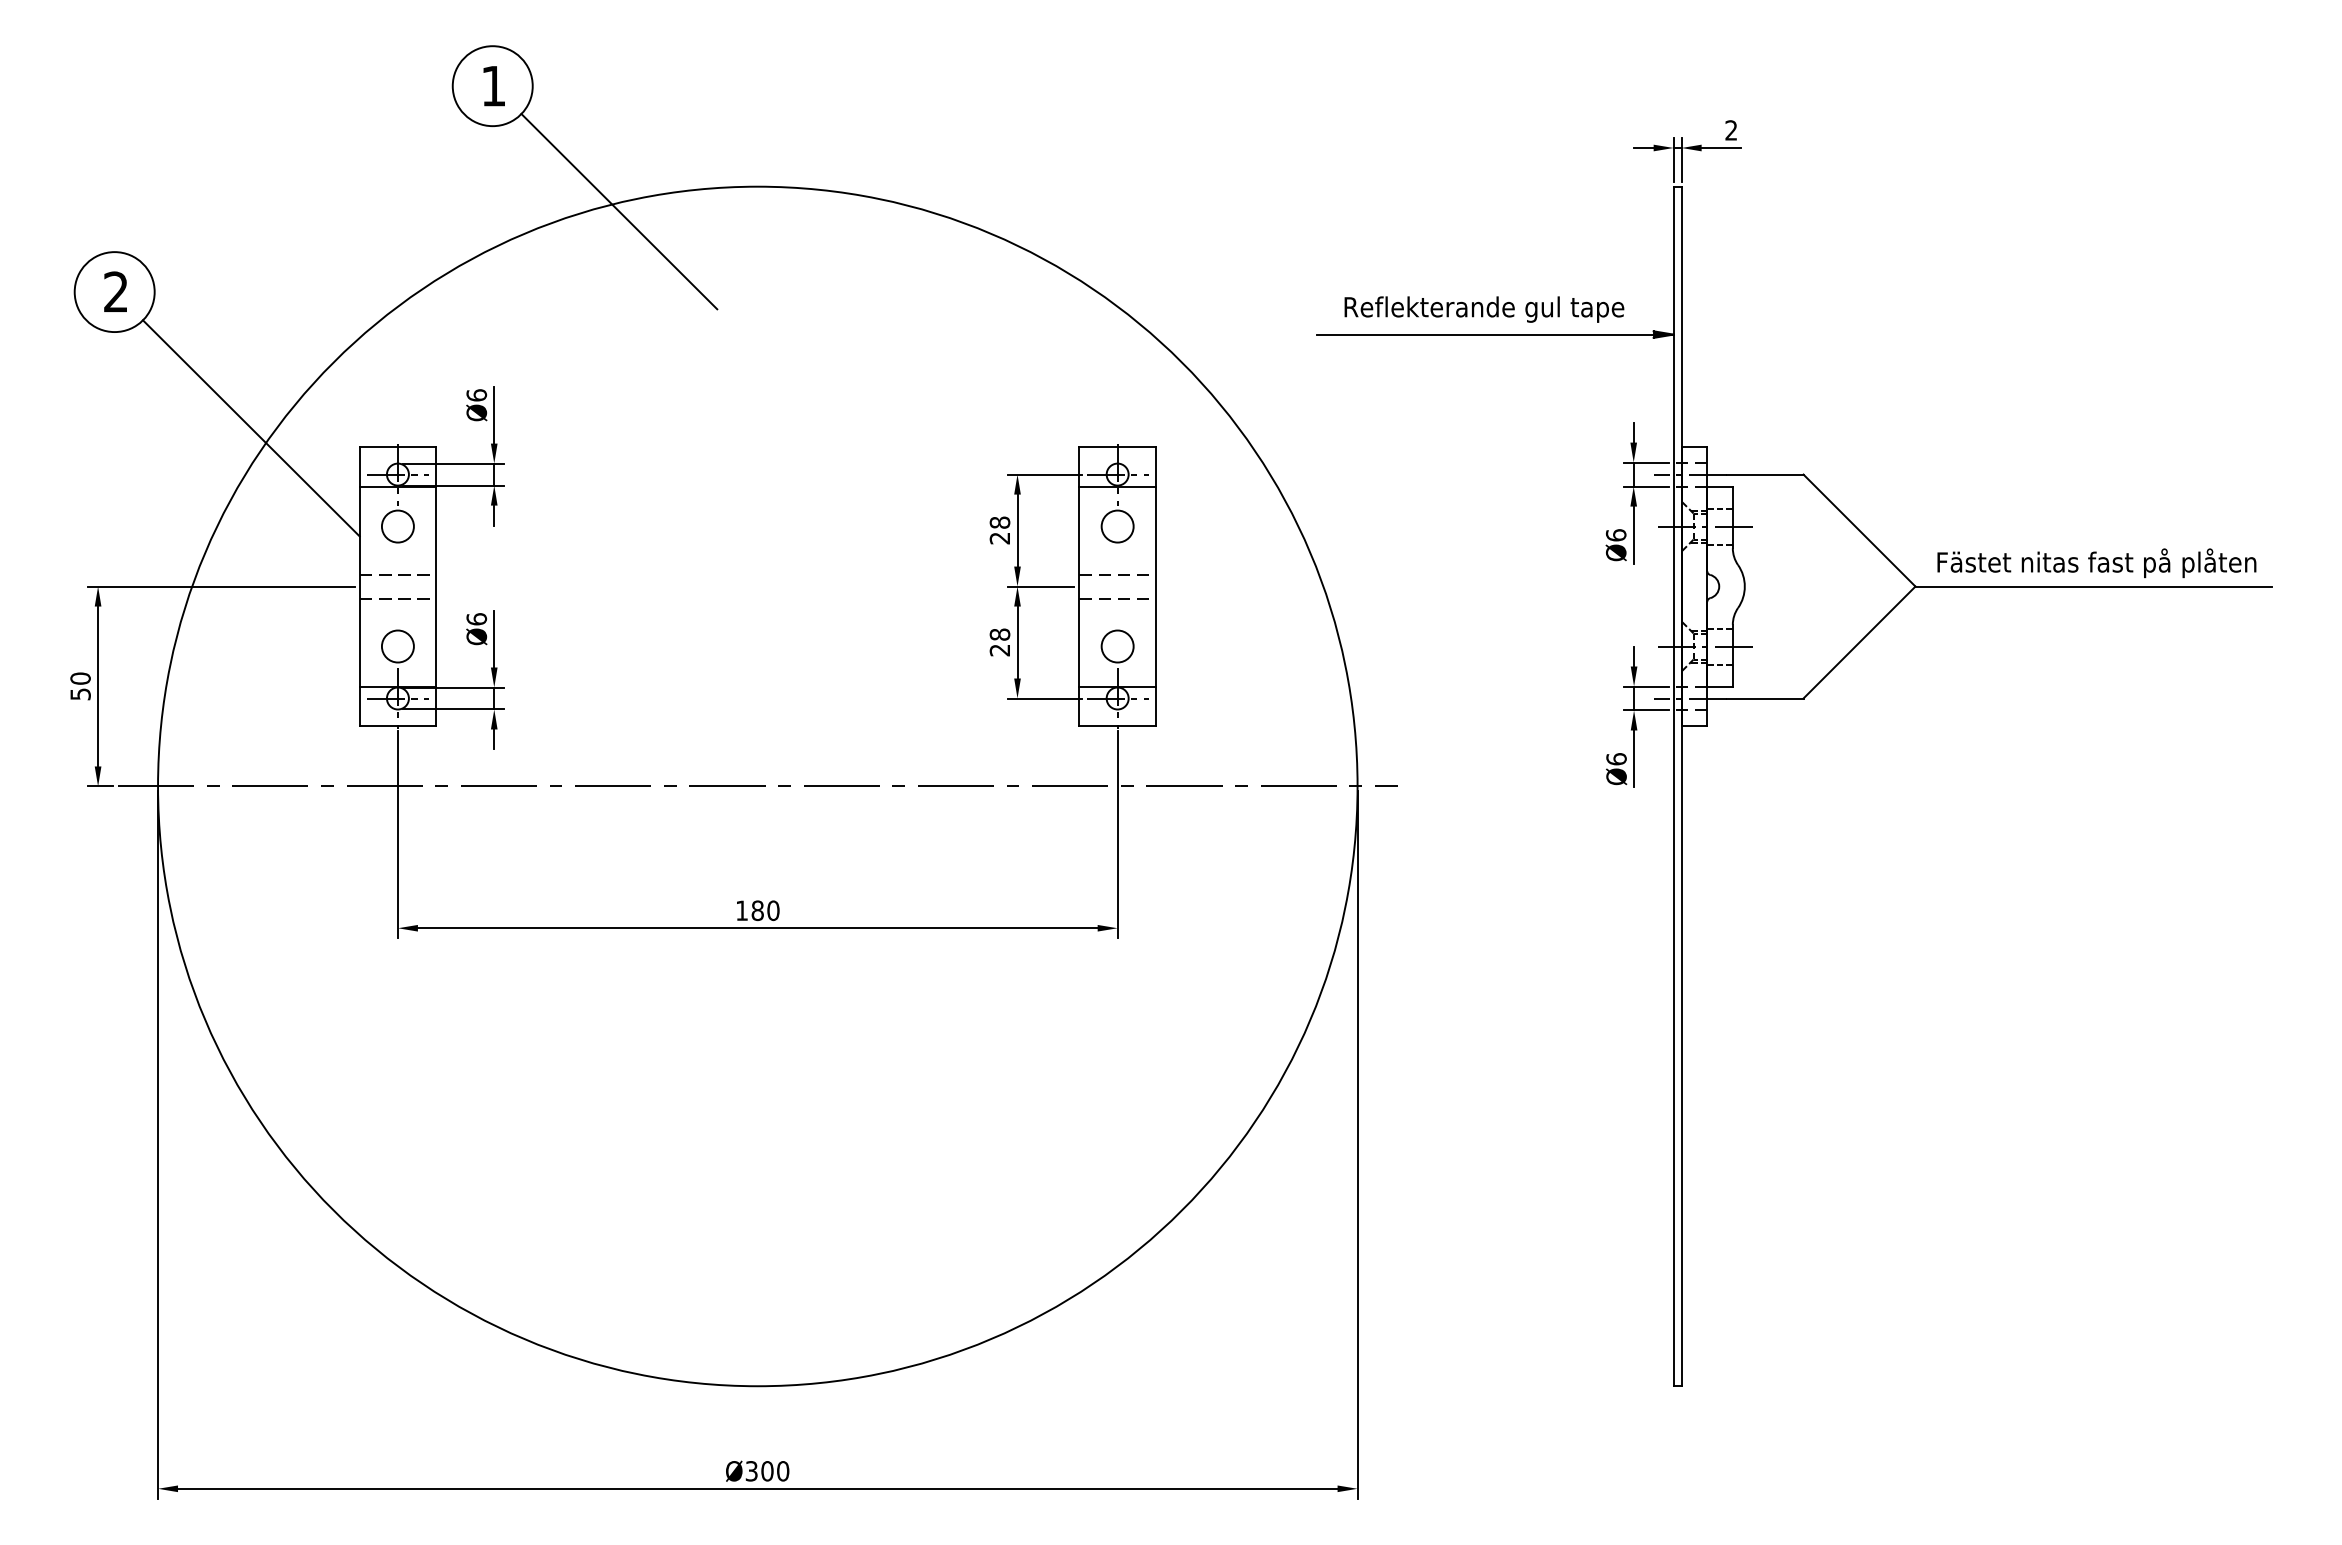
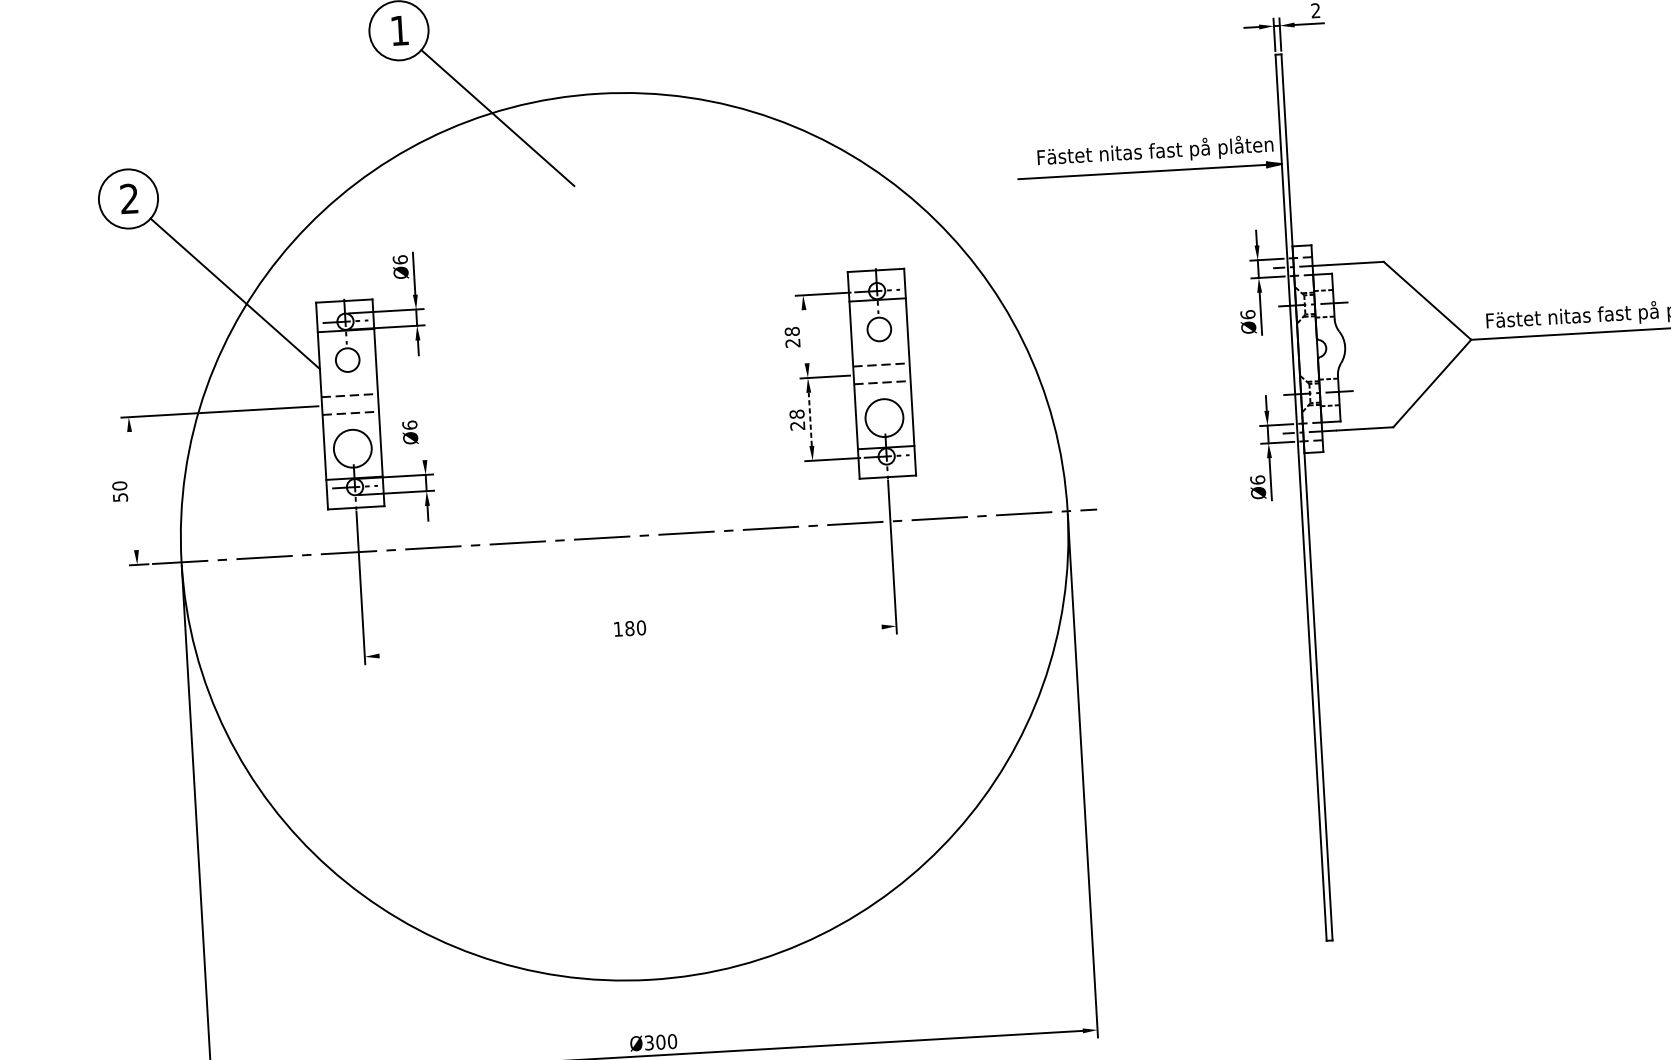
text: (1505, 307) -> (1156, 151), Reflekterande gul tape -> Fästet nitas fast på plåten
line: (1017, 530) -> (805, 336), removed
line: (494, 638) -> (423, 438), removed
line: (1017, 642) -> (810, 419), solid -> dashed
circle: (397, 646) -> (352, 448), size x1.6
circle: (1117, 646) -> (884, 418), size x1.6
line: (98, 686) -> (133, 491), removed
line: (757, 928) -> (630, 641), removed

